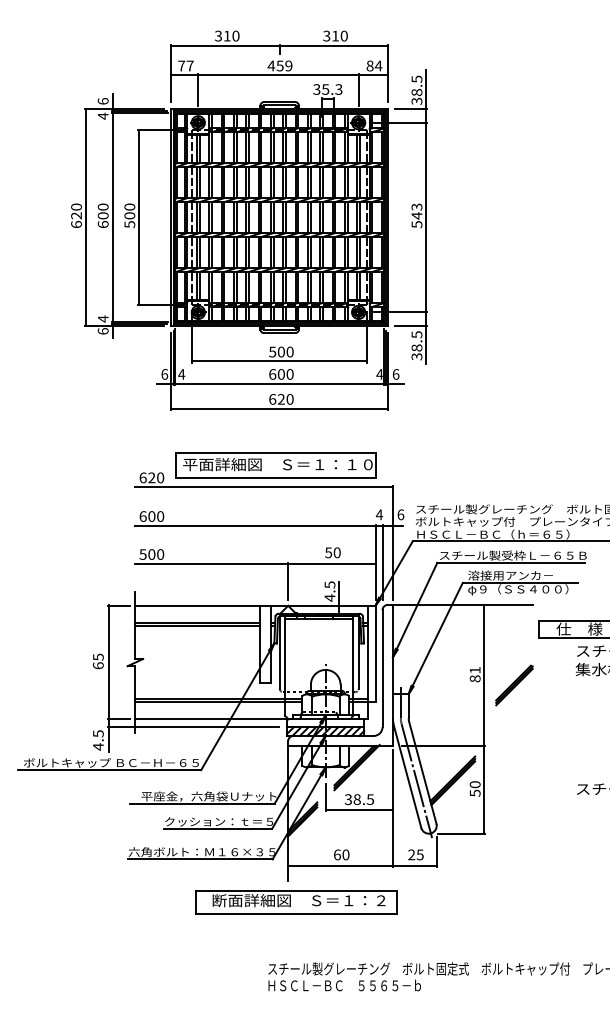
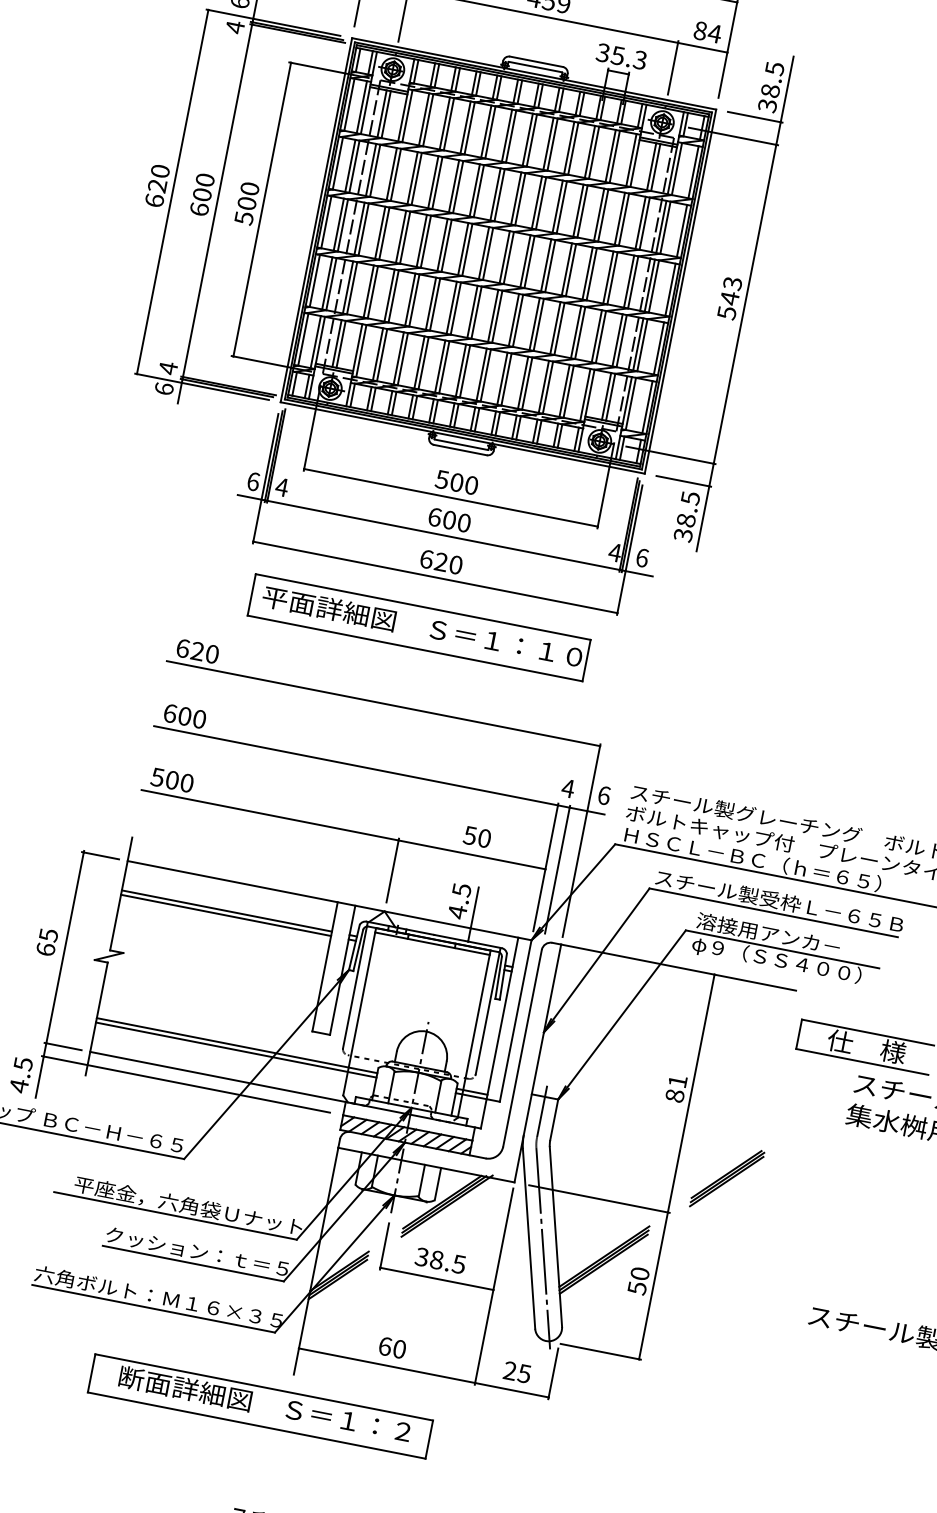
part: (275, 465) -> (418, 627), moved
part: (514, 685) -> (727, 1178), moved
part: (296, 902) -> (260, 1406), moved

